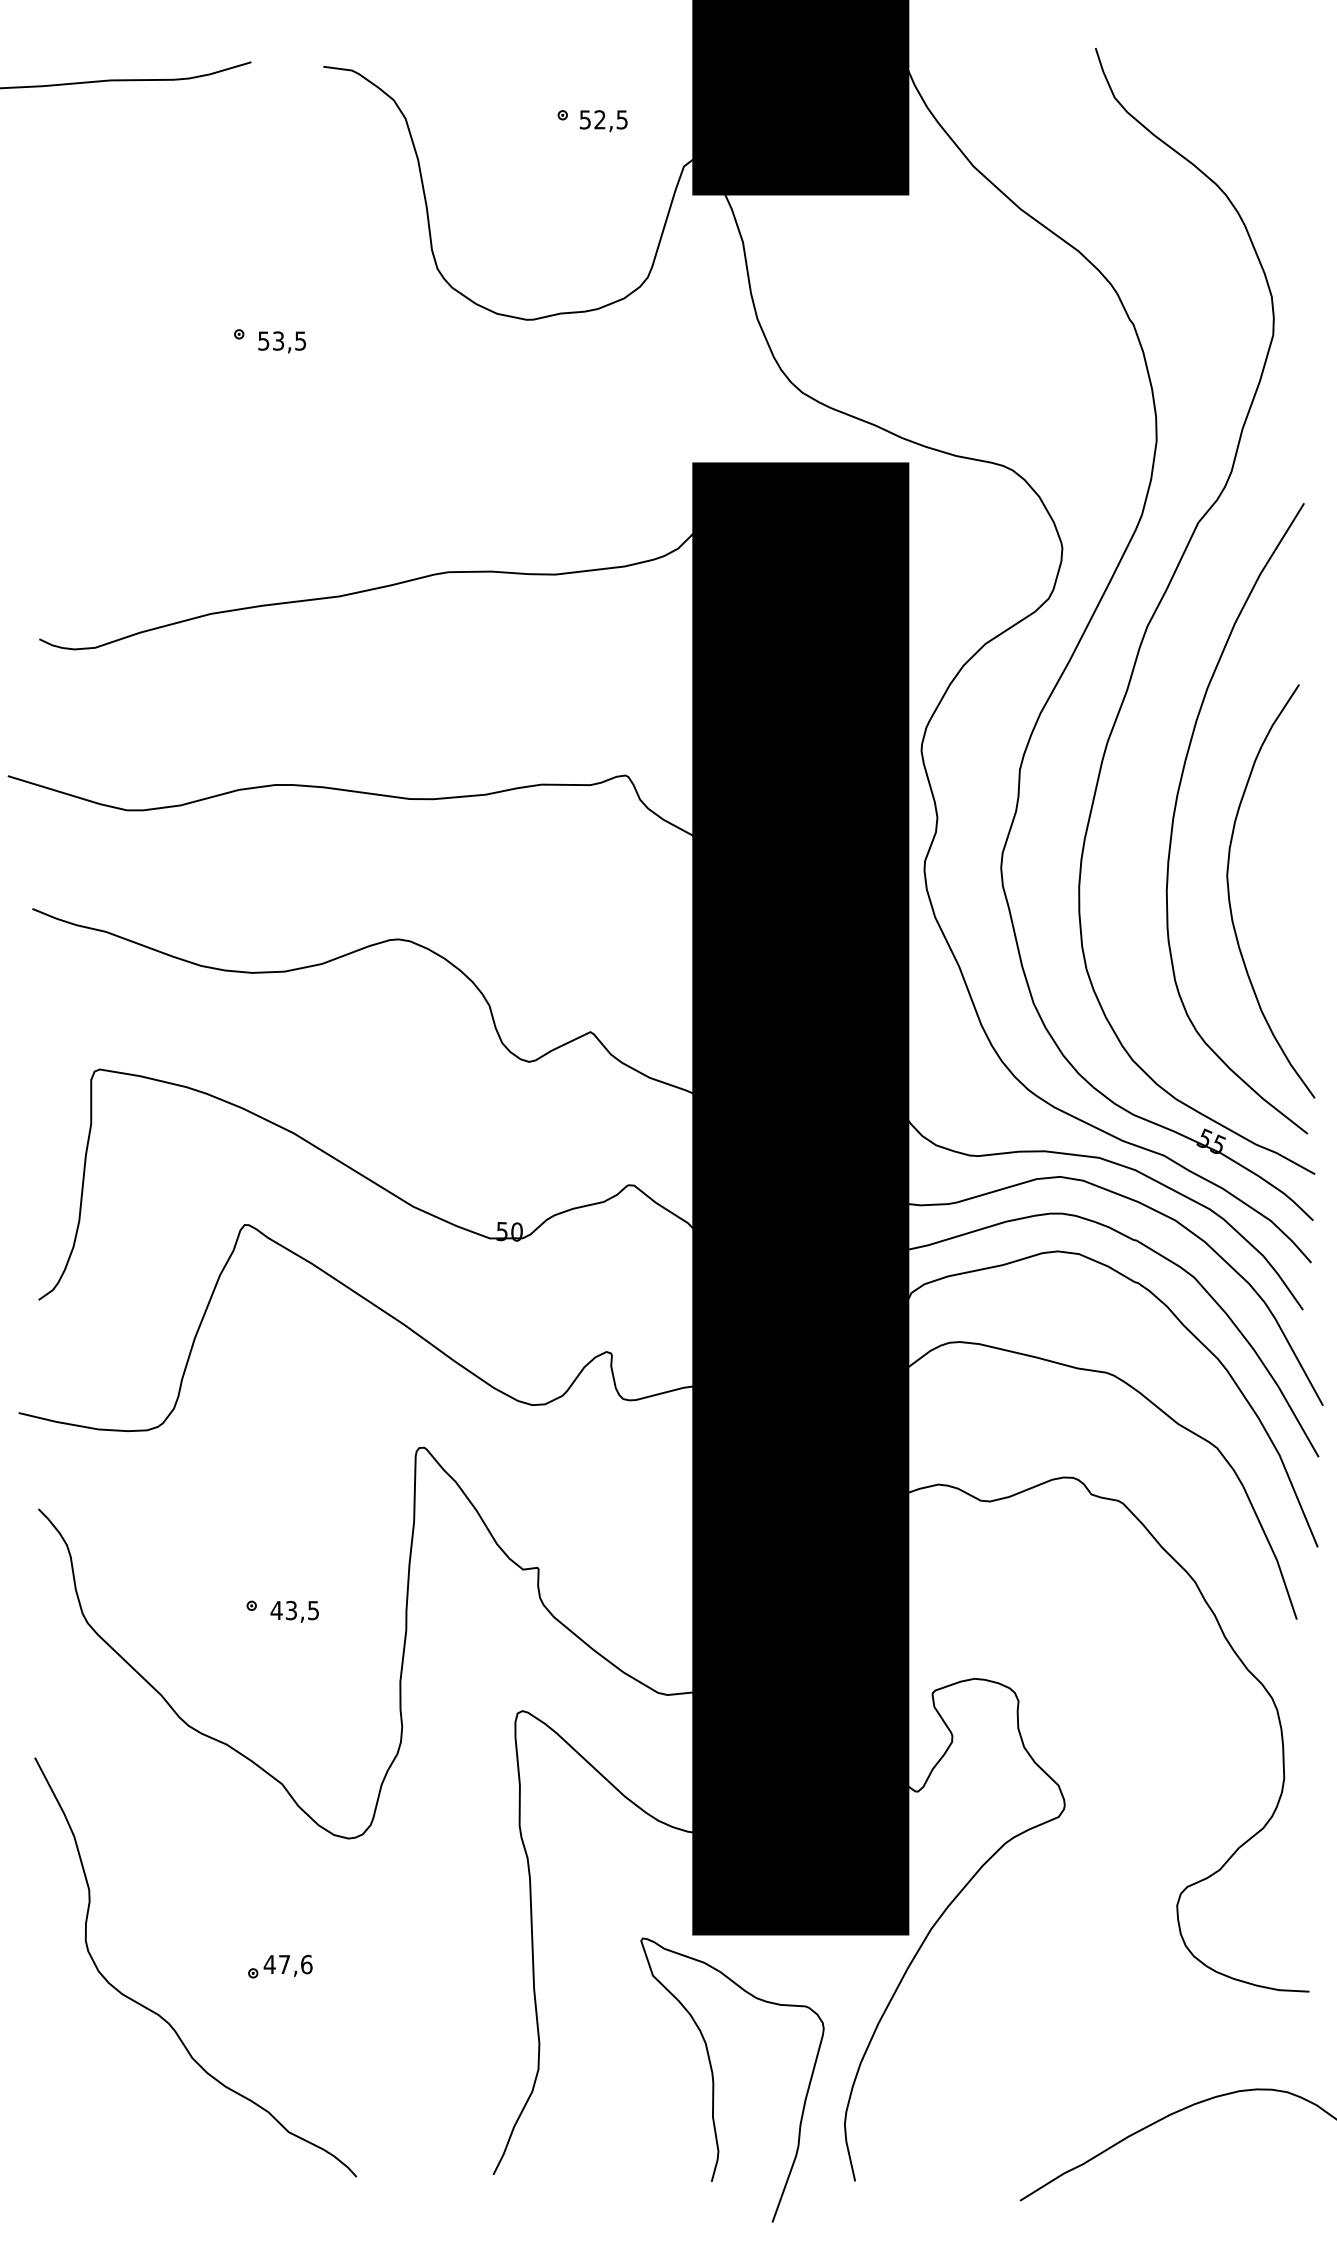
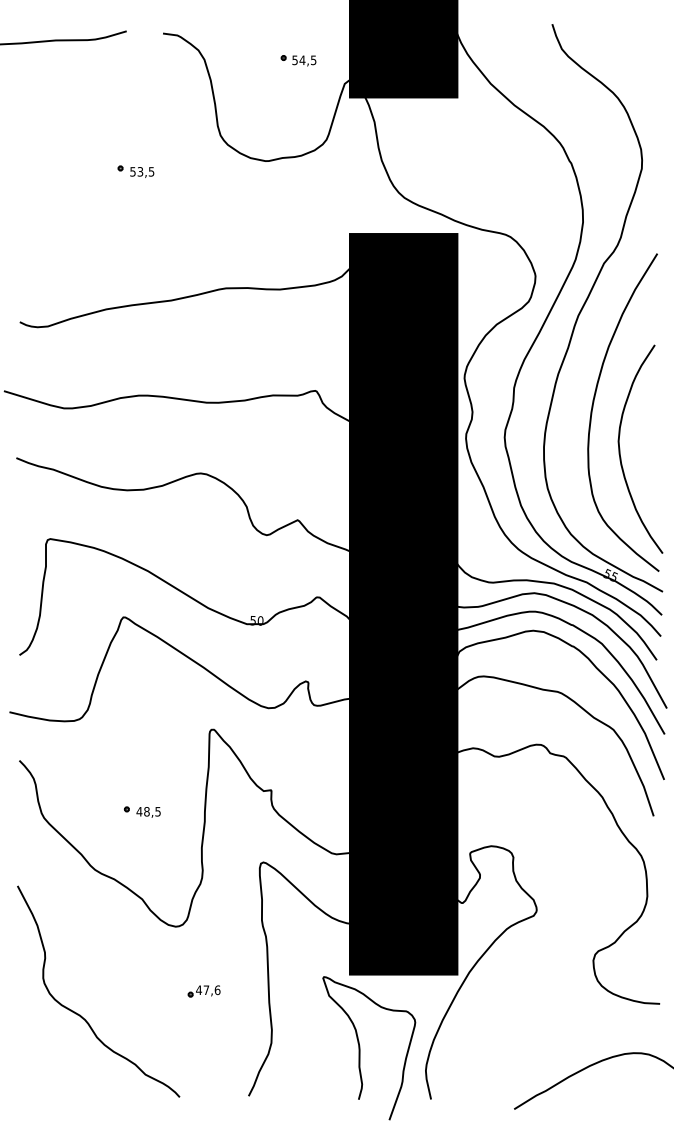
text: (600, 118) -> (302, 59), 52,5 -> 54,5
text: (290, 1610) -> (146, 811), 43,5 -> 48,5
part: (278, 1967) -> (203, 991), moved

